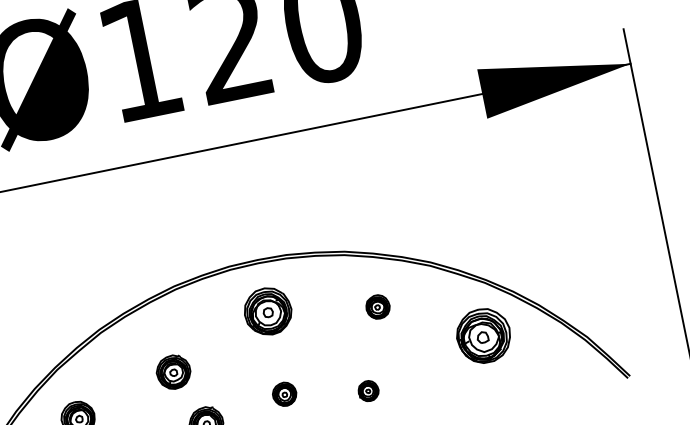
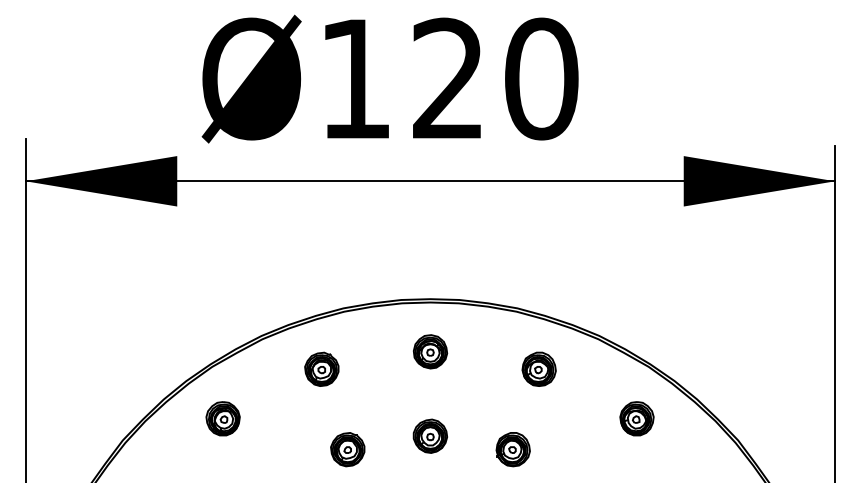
part: (377, 306) -> (538, 368), size x1.43
part: (268, 311) -> (430, 351), size x0.71
part: (483, 335) -> (636, 418), size x0.62
part: (173, 371) -> (321, 368), moved
part: (367, 390) -> (512, 449), size x1.67
part: (283, 393) -> (429, 435), size x1.43

